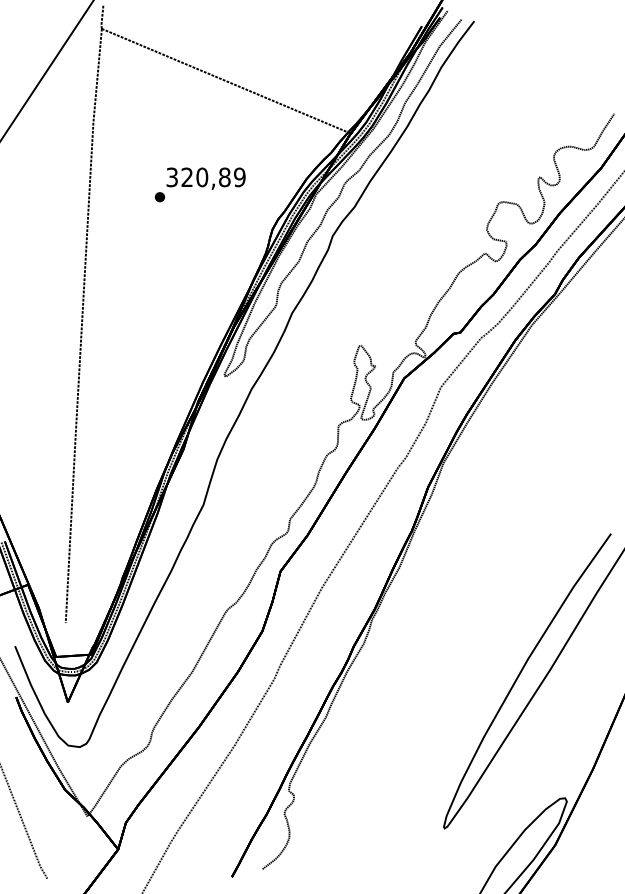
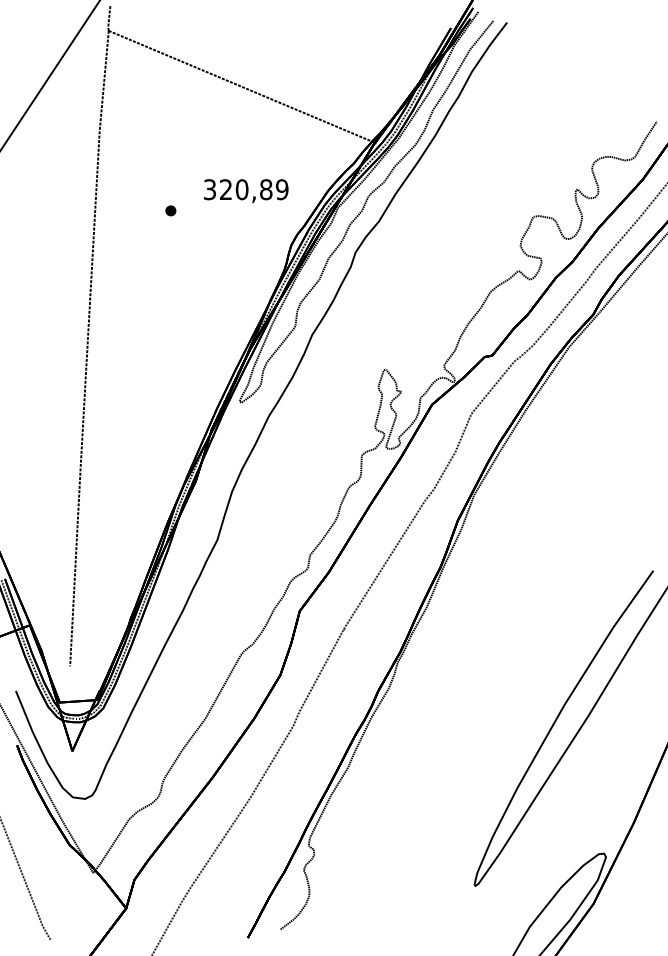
text: (206, 179) -> (246, 191), moved

